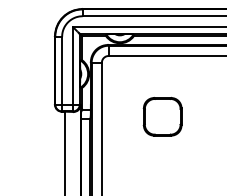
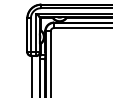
part: (161, 115) -> (80, 57), removed

